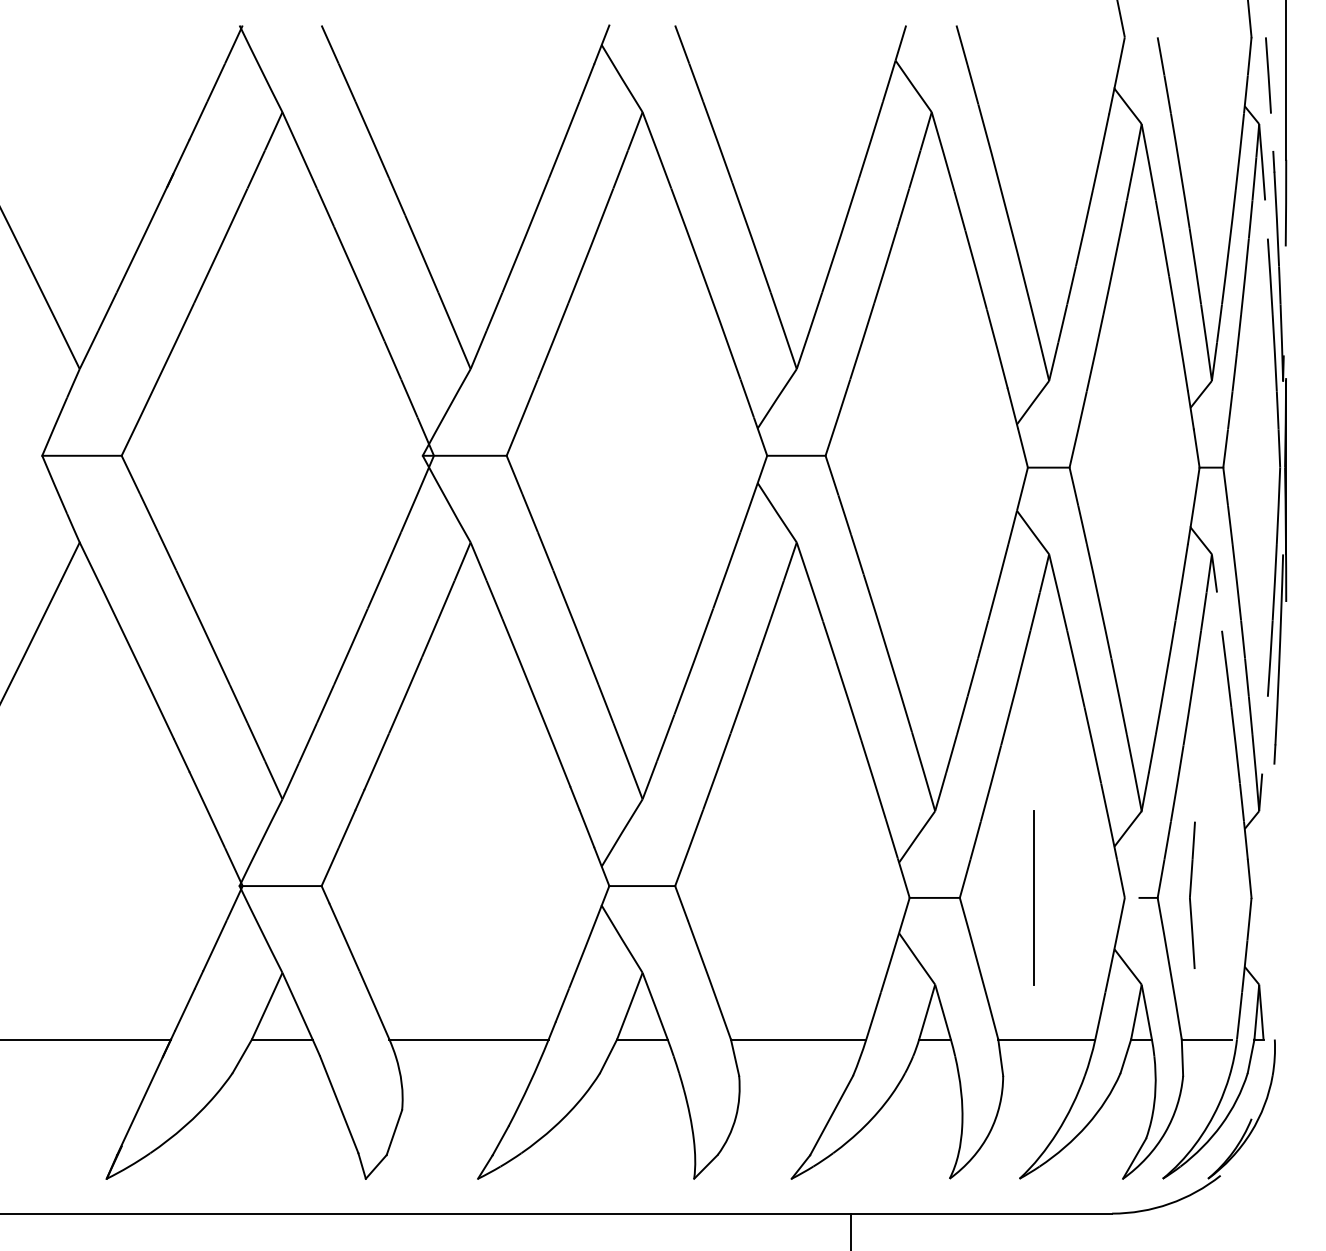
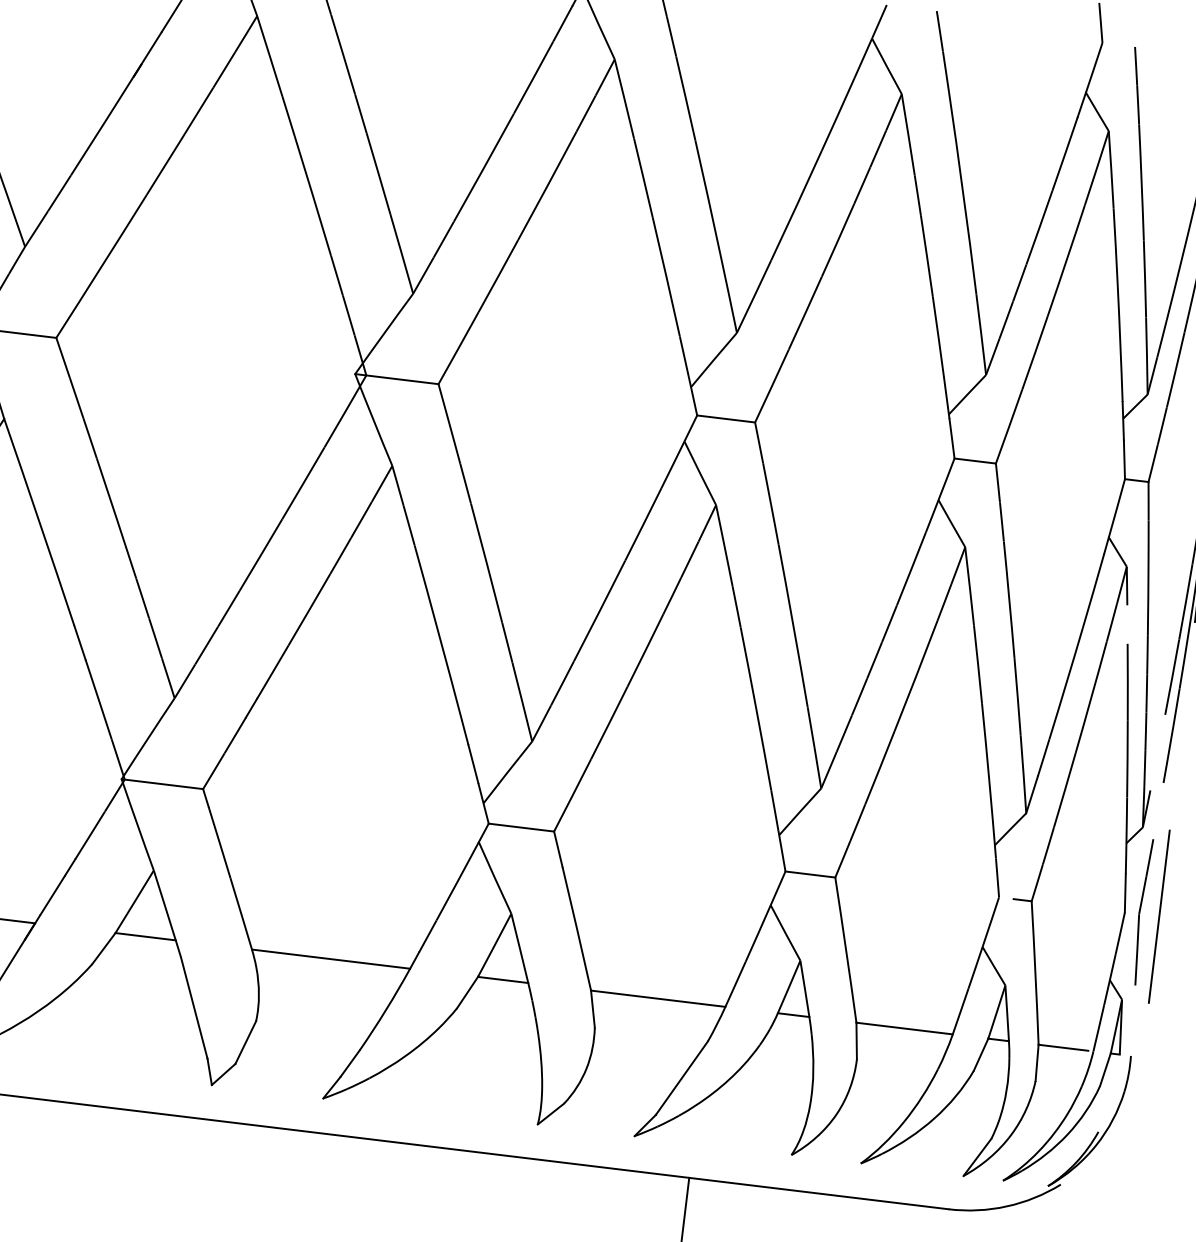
part: (1192, 894) -> (1142, 911), moved
line: (1033, 897) -> (1158, 916), moved

